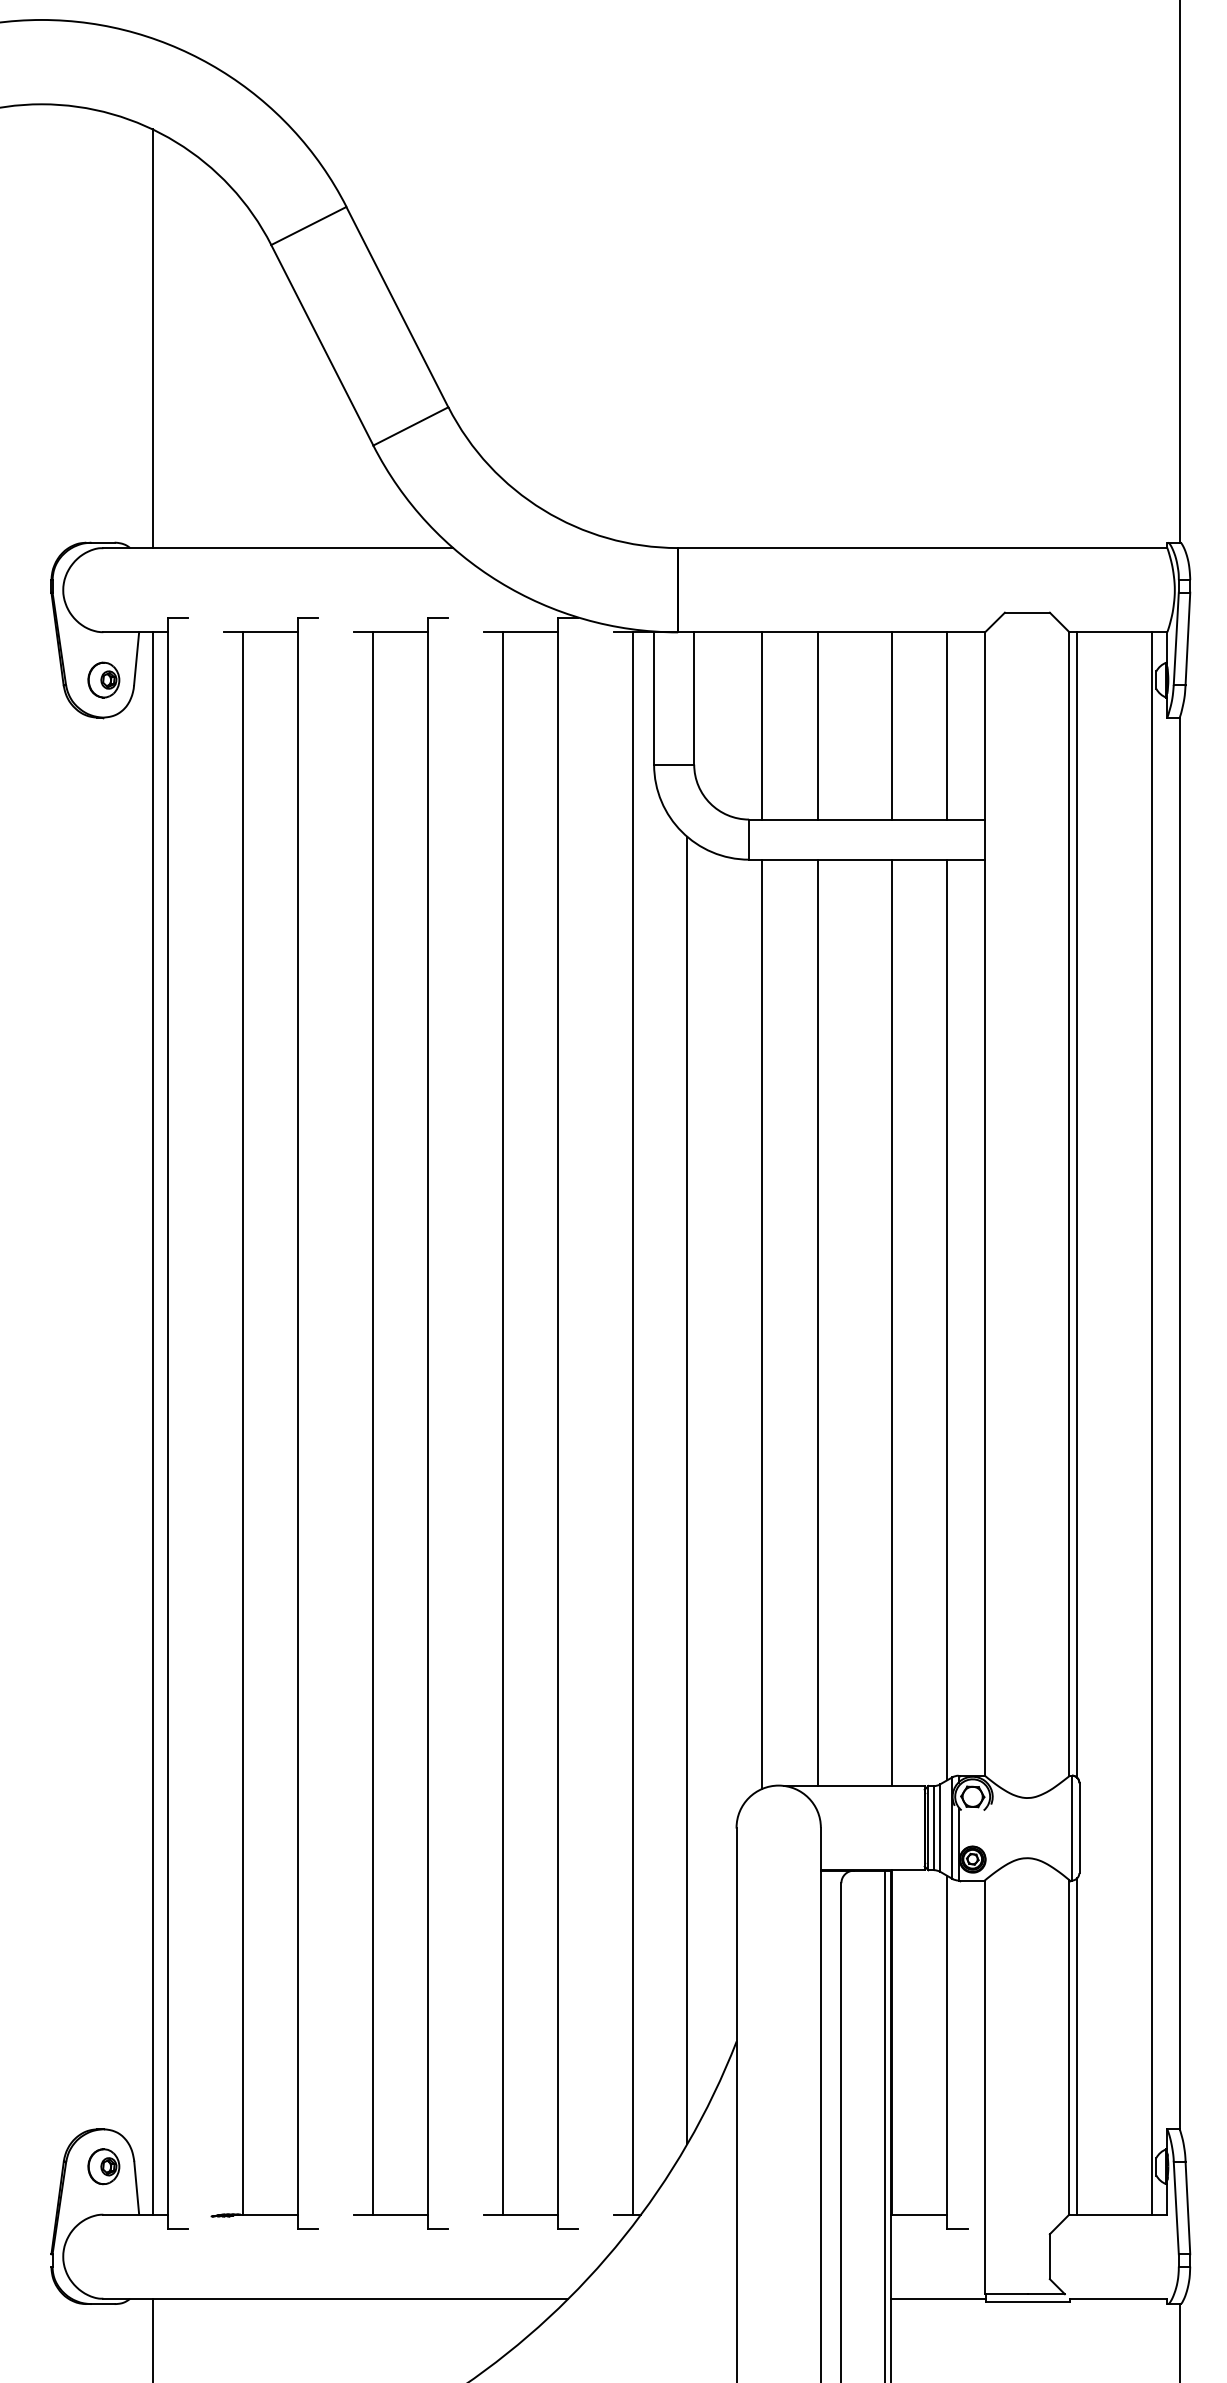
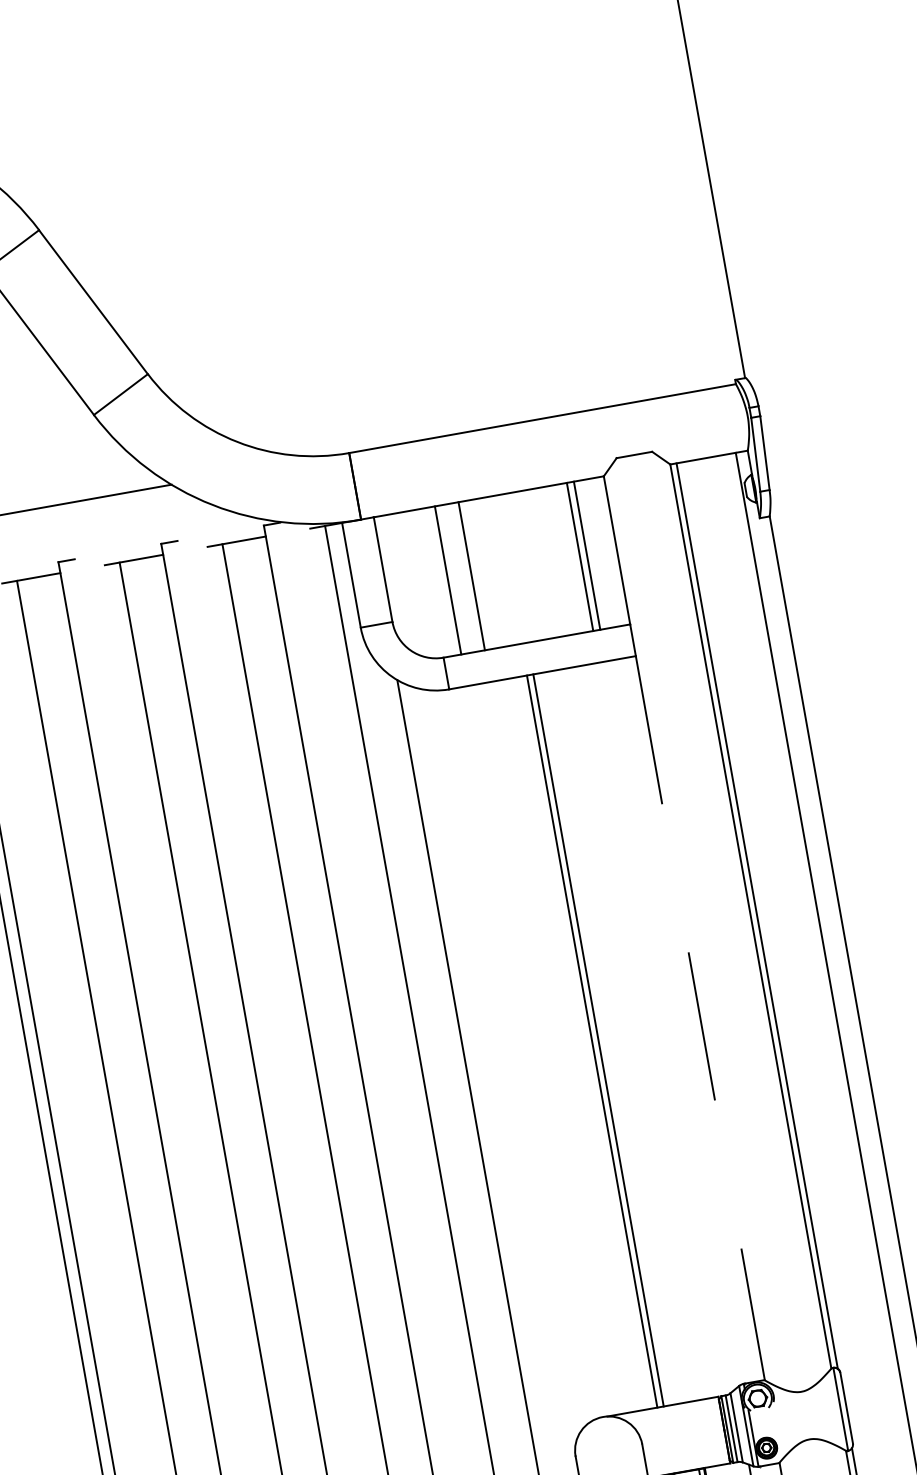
line: (762, 725) -> (471, 575), moved
line: (817, 725) -> (448, 580), moved
line: (892, 725) -> (580, 556), moved
line: (985, 1318) -> (700, 1018), solid -> dashed
line: (947, 1319) -> (670, 1024), removed
line: (817, 1322) -> (598, 1040), moved
line: (892, 1322) -> (592, 1041), moved
line: (762, 1323) -> (525, 1054), removed

